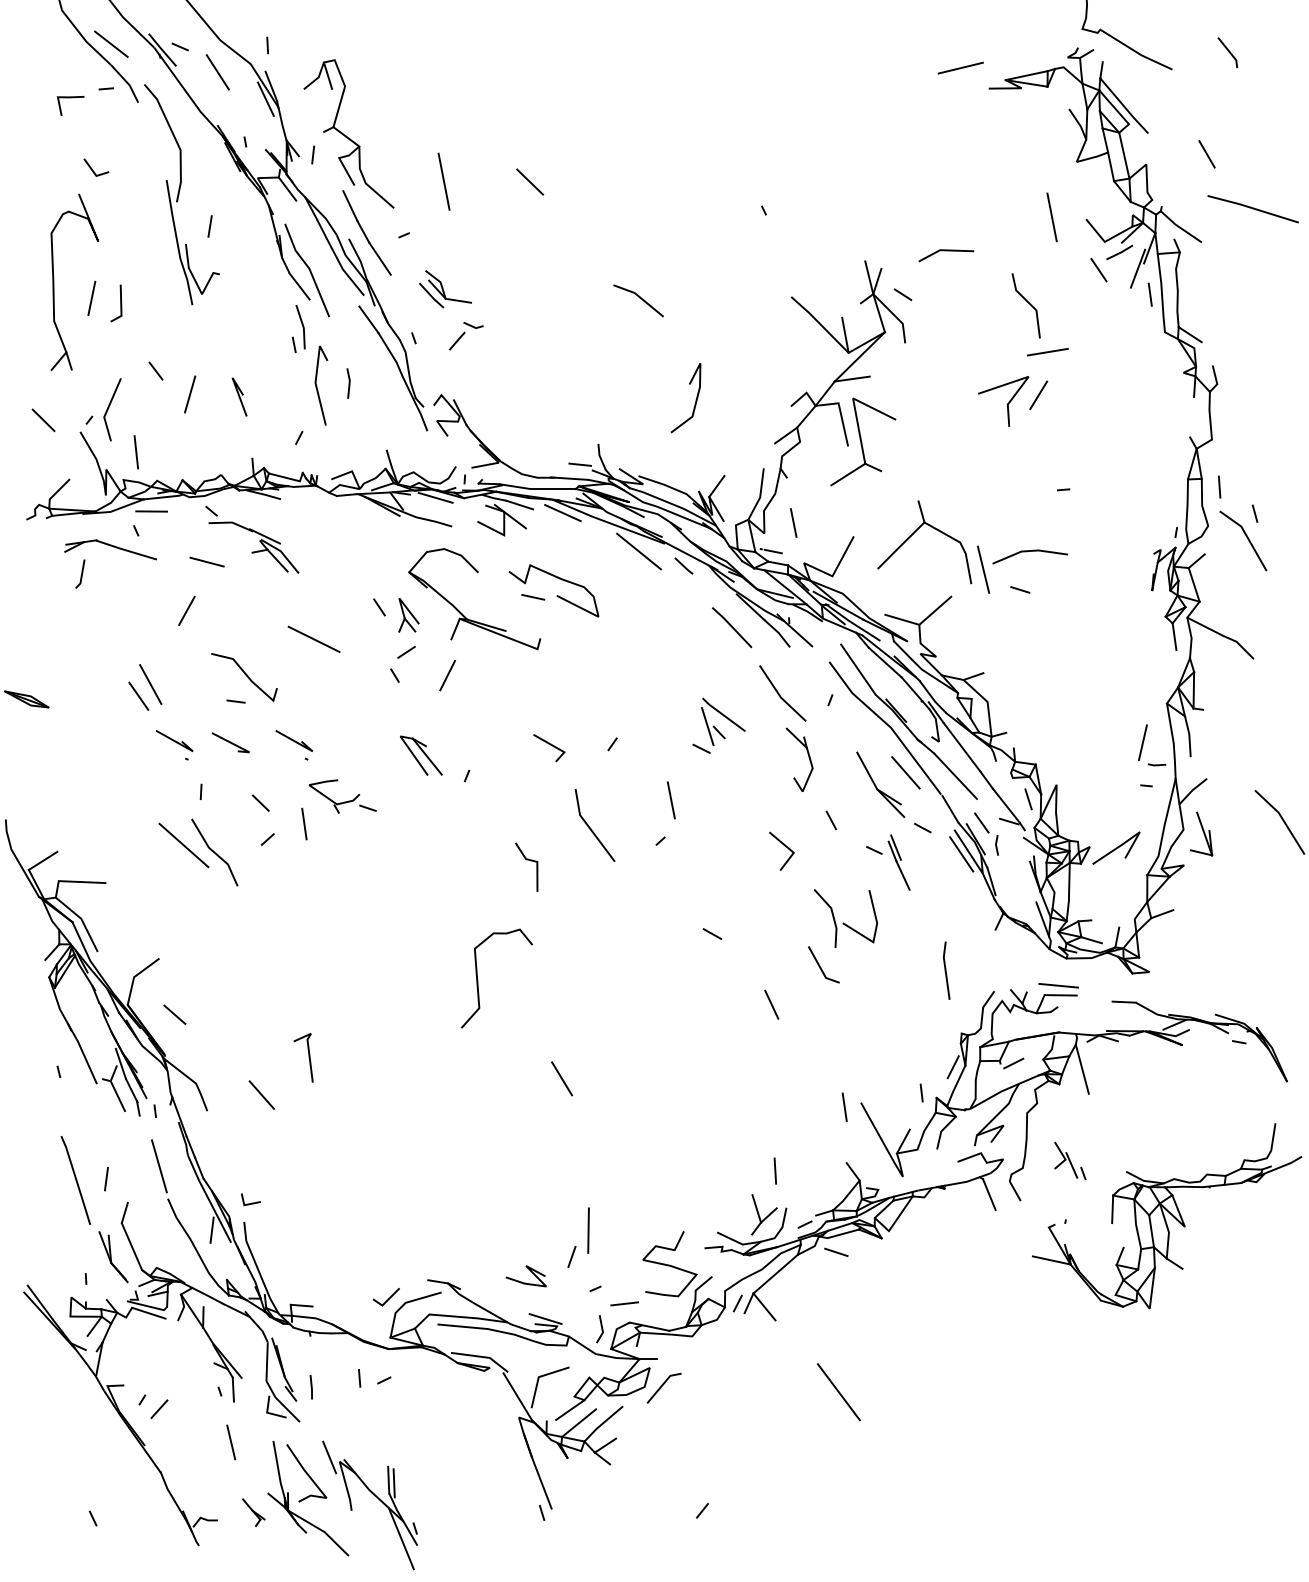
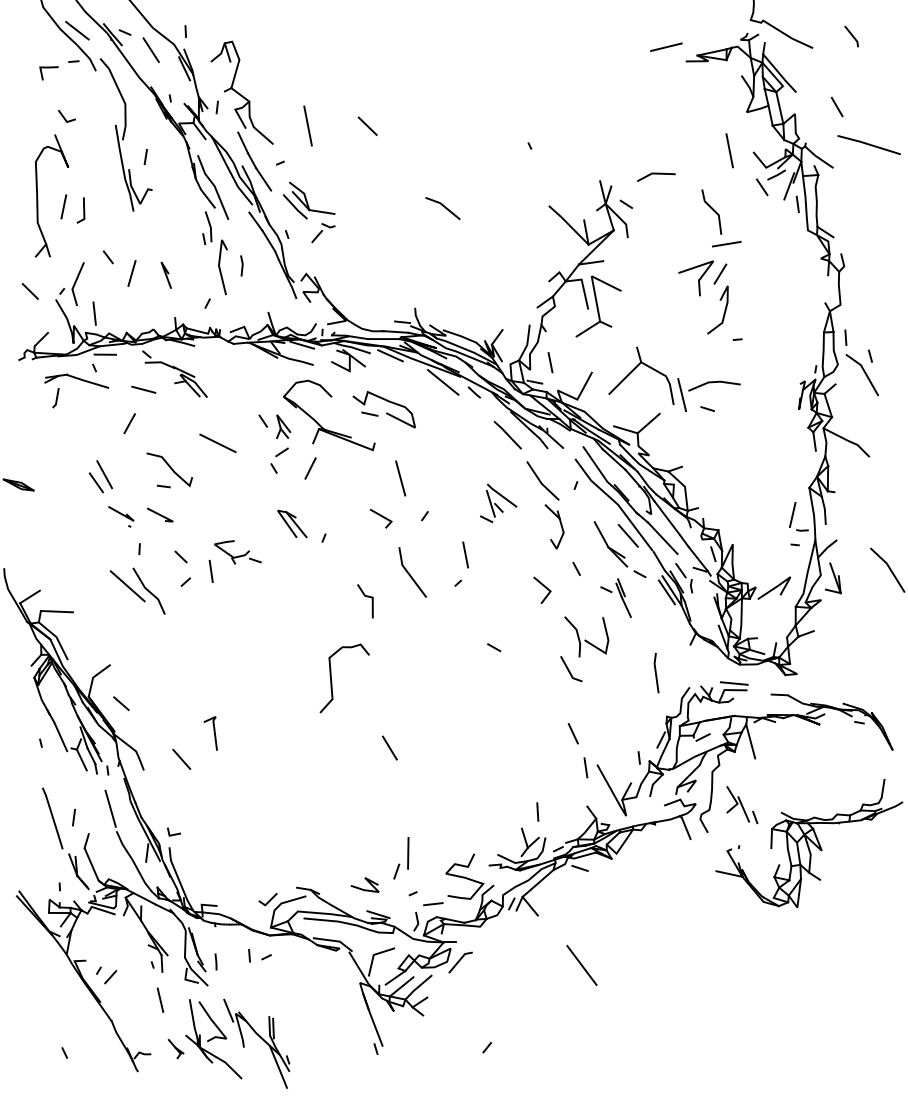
part: (444, 289) -> (308, 200), size x1.43
line: (695, 397) -> (724, 309), moved
line: (577, 690) -> (400, 478), added
part: (294, 744) -> (204, 516), removed
line: (770, 1004) -> (572, 733), moved
part: (1070, 1160) -> (742, 804), size x1.43

